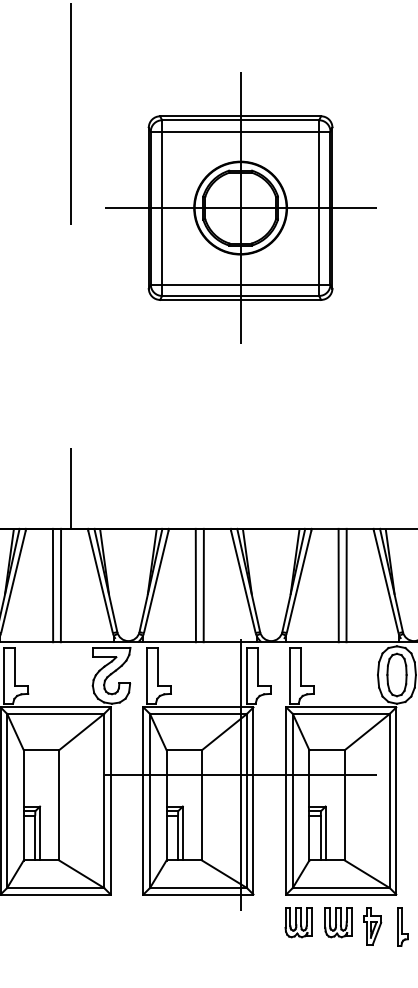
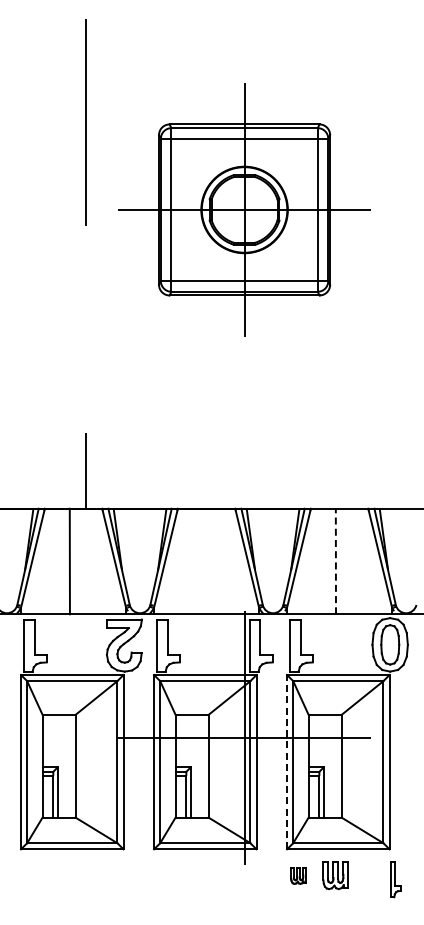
line: (61, 585) -> (77, 561), removed
line: (195, 585) -> (202, 561), removed
line: (204, 585) -> (210, 561), removed
line: (338, 585) -> (335, 561), solid -> dashed
line: (346, 585) -> (343, 561), removed
line: (286, 800) -> (287, 761), solid -> dashed
part: (298, 922) -> (298, 875), size x0.6
part: (372, 926) -> (367, 879), removed

